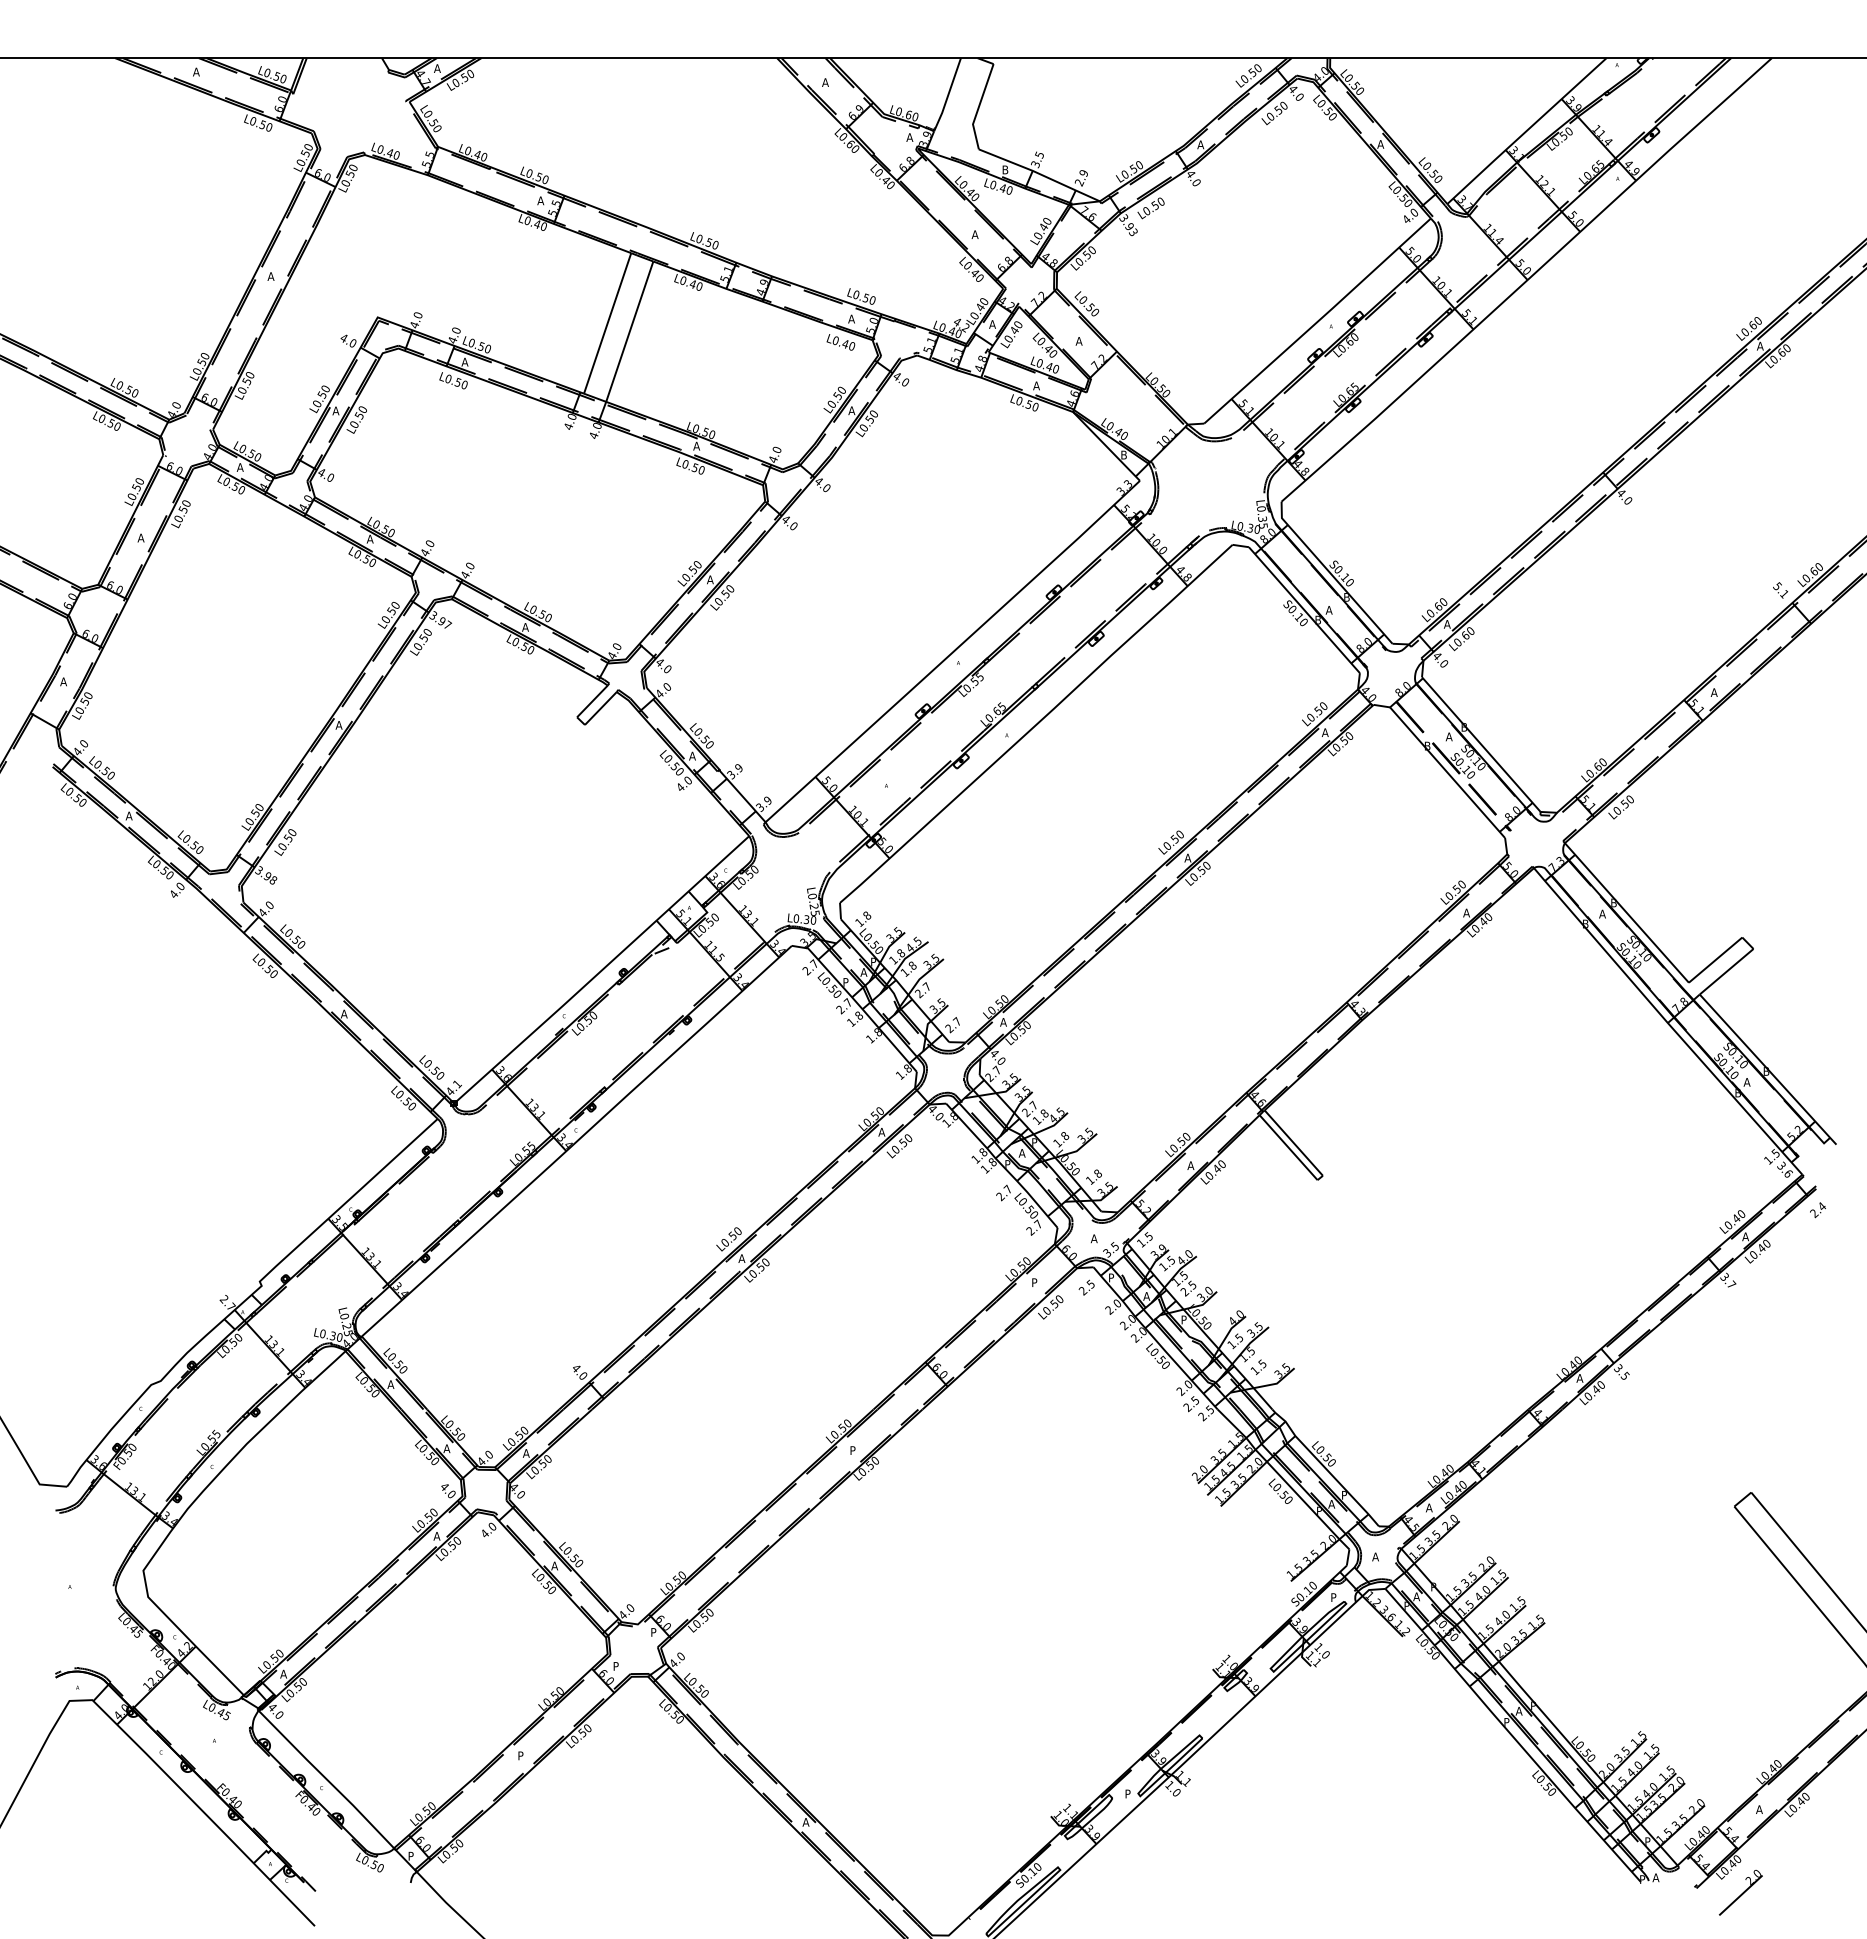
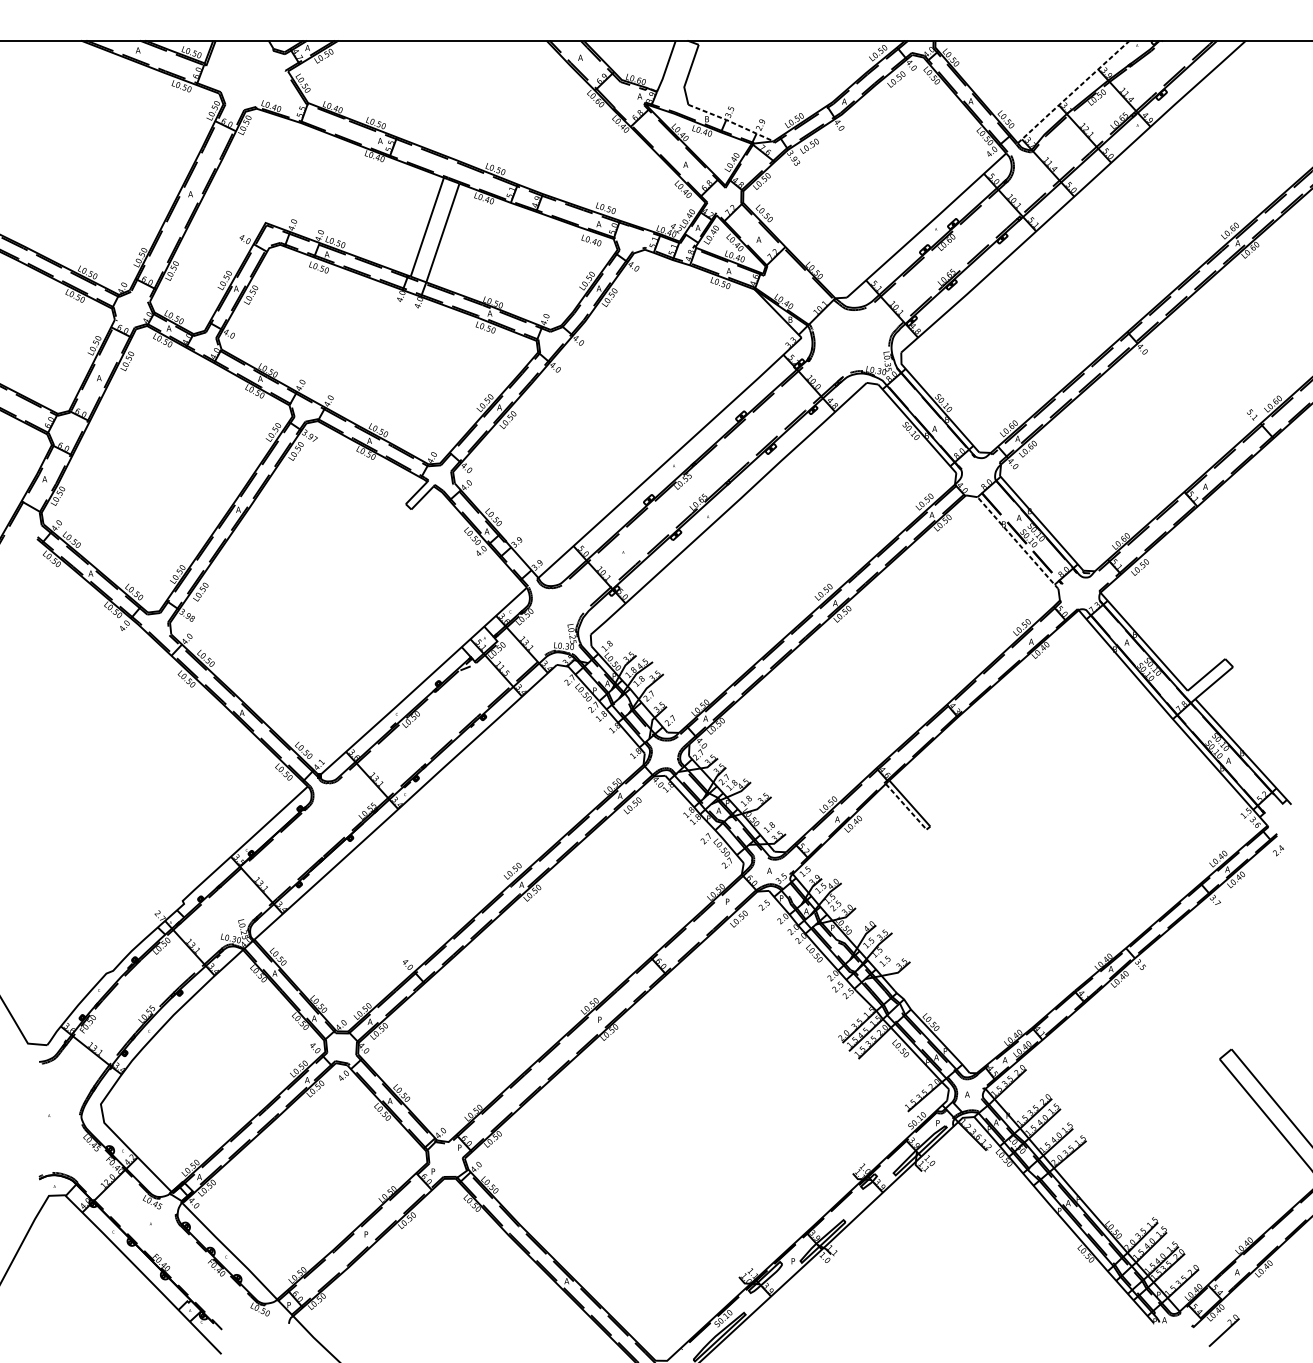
line: (1526, 131) -> (1073, 92), solid -> dashed
line: (1039, 174) -> (731, 122), solid -> dashed
line: (1448, 774) -> (1018, 544), solid -> dashed
line: (1288, 1147) -> (906, 806), solid -> dashed

